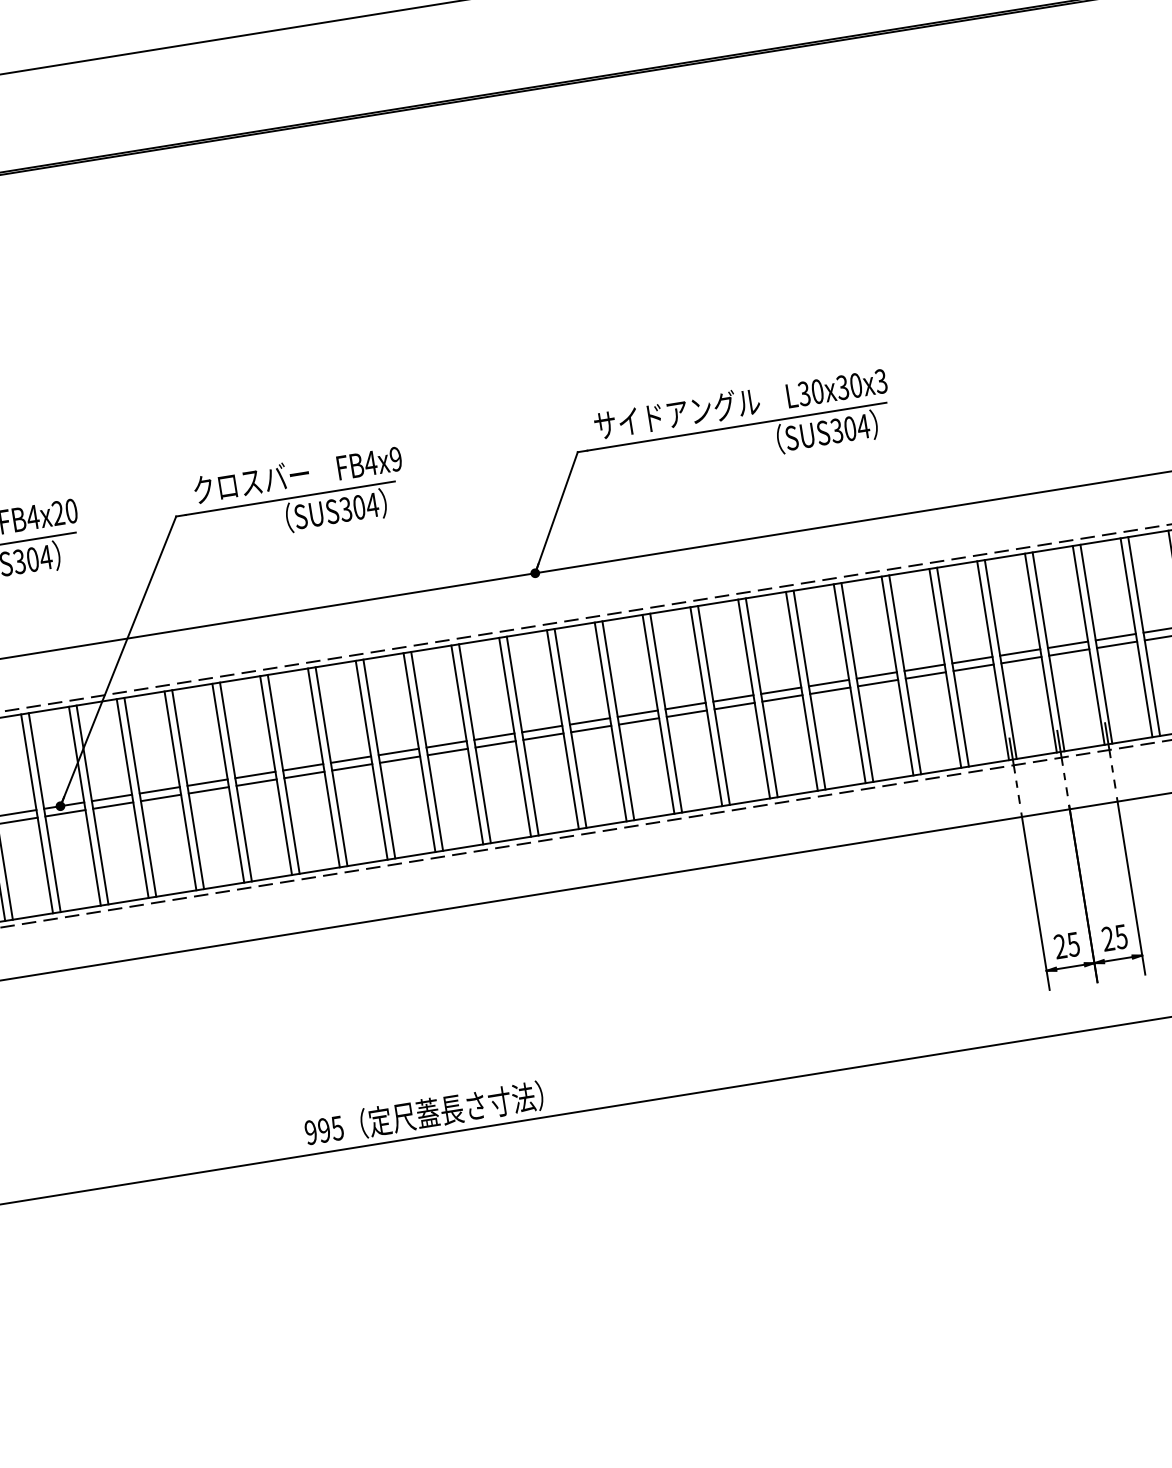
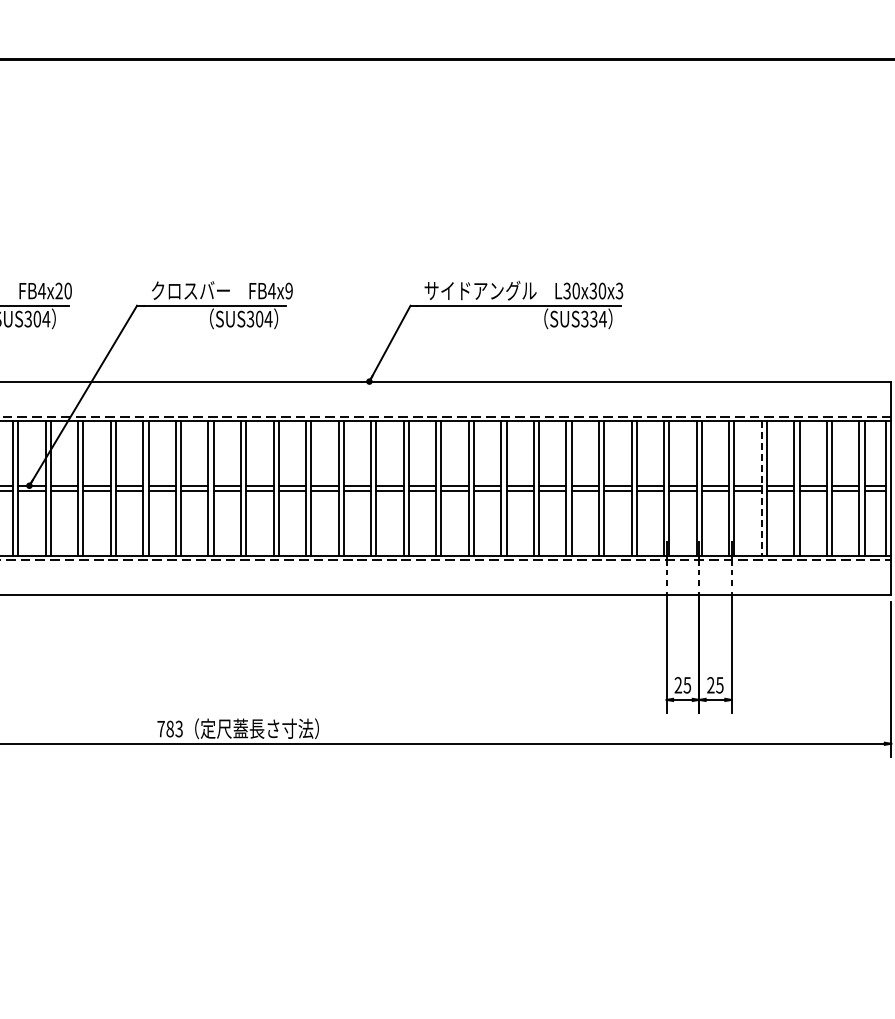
text: (849, 429) -> (593, 319), SUS304 -> SUS334
line: (1136, 638) -> (761, 488), solid -> dashed
text: (323, 1129) -> (169, 728), 995 -> 783

